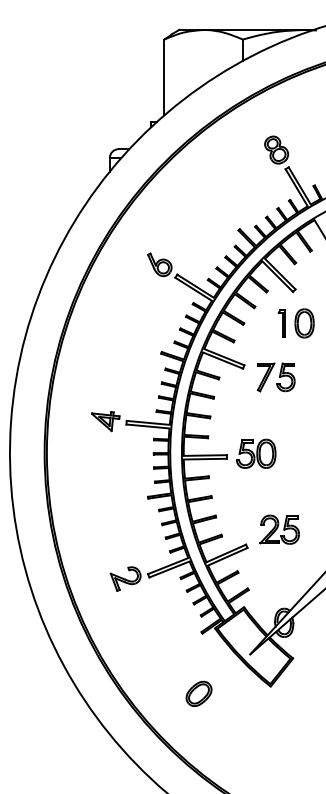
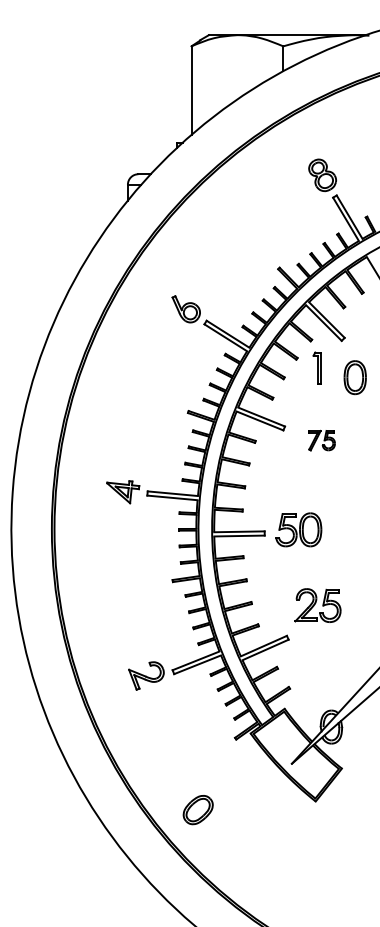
part: (281, 322) -> (316, 367), moved
part: (275, 377) -> (321, 440), size x0.6
part: (279, 529) -> (317, 605), moved
part: (198, 693) -> (197, 809), moved

